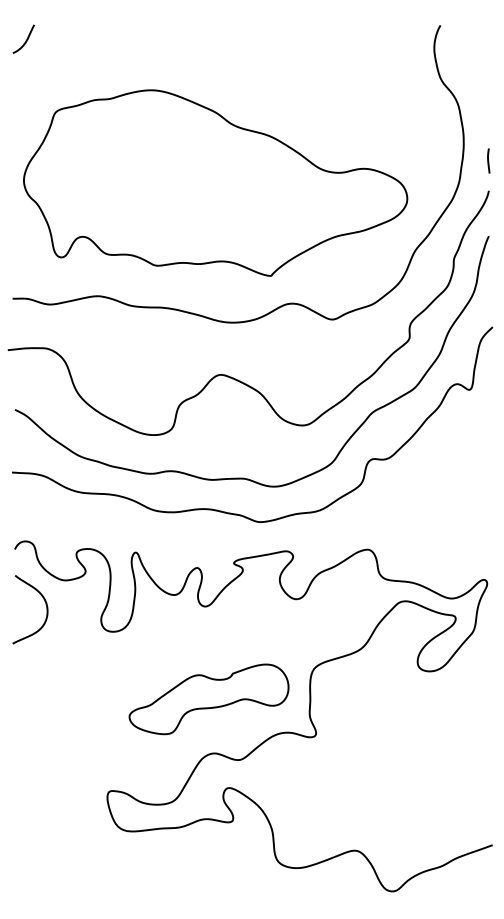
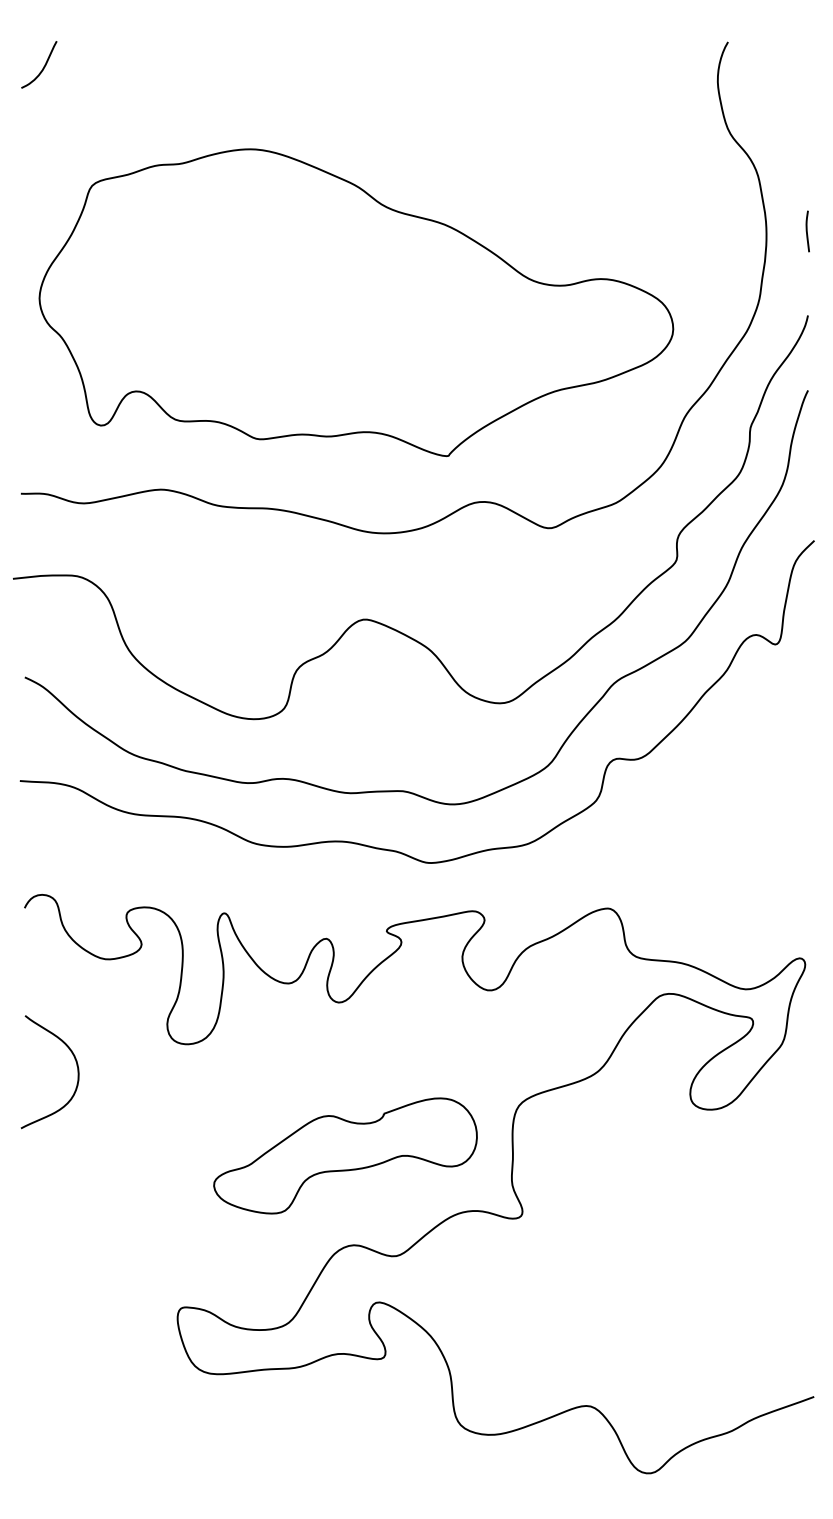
line: (488, 160) -> (807, 230), moved
curve: (45, 604) -> (75, 1063), moved

